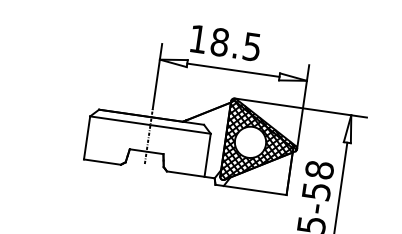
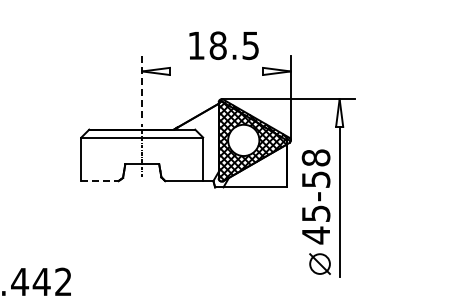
text: (225, 42) -> (223, 45), moved
line: (233, 70) -> (216, 71), removed
line: (157, 76) -> (142, 88), solid -> dashed
line: (102, 162) -> (100, 181), solid -> dashed

